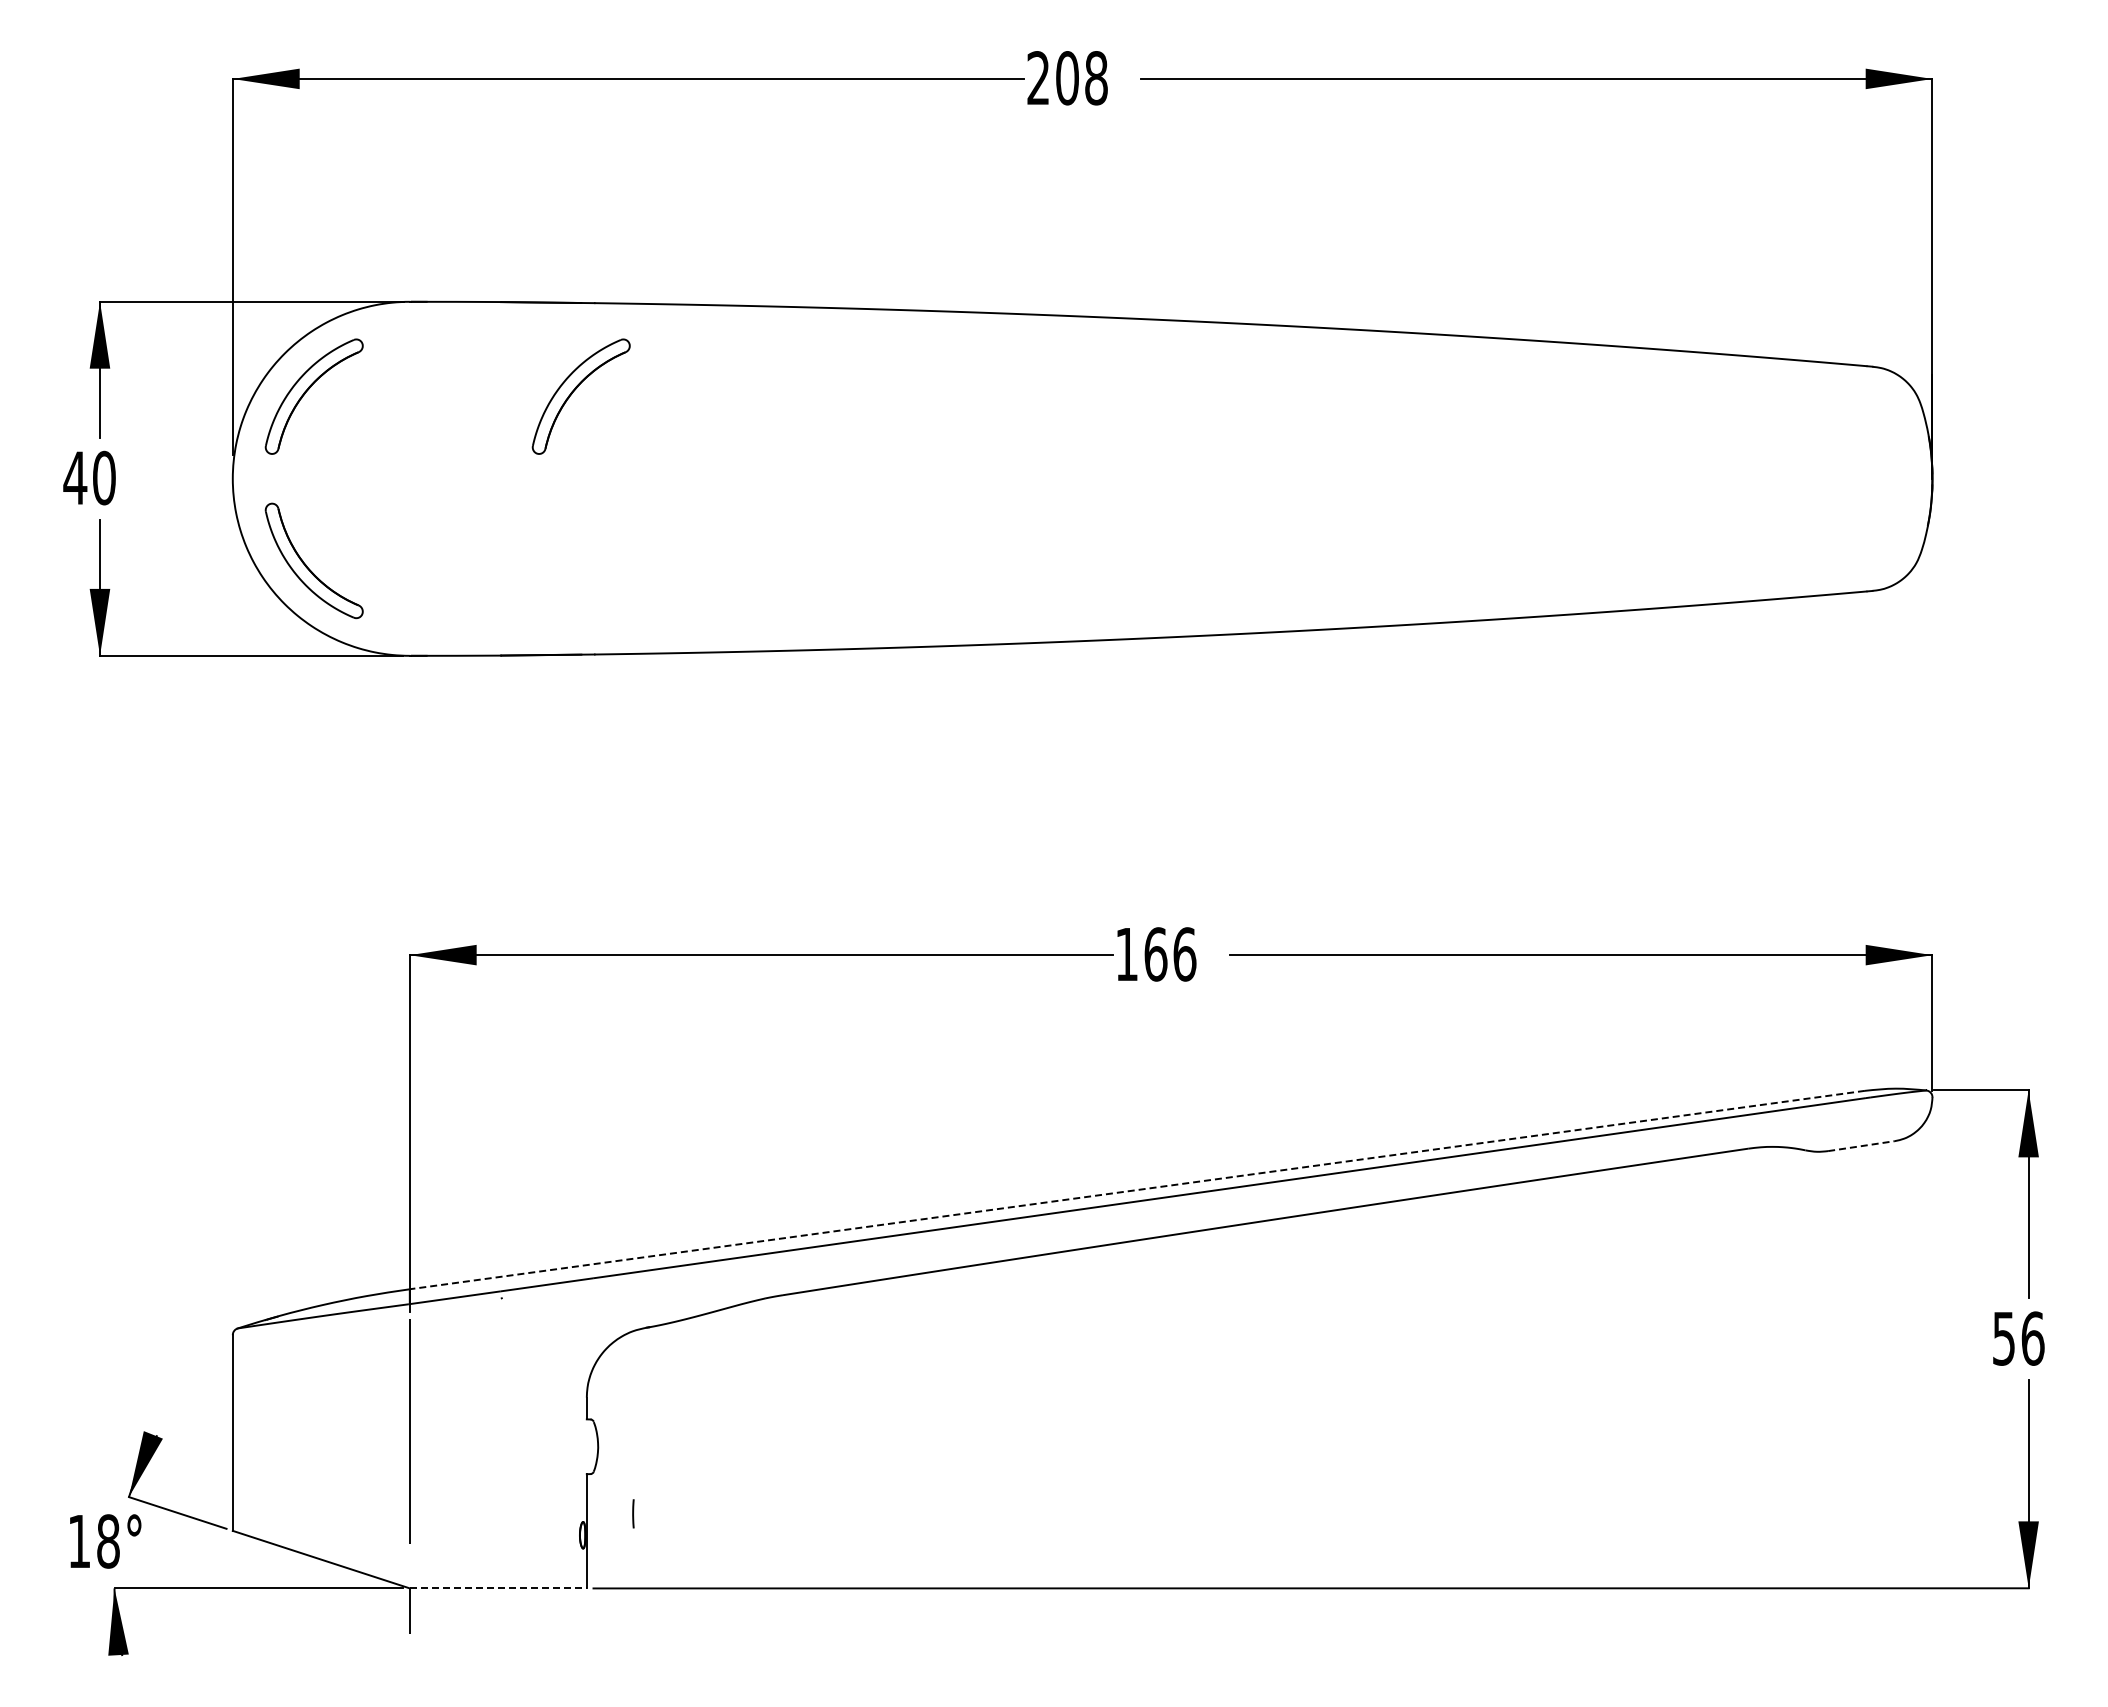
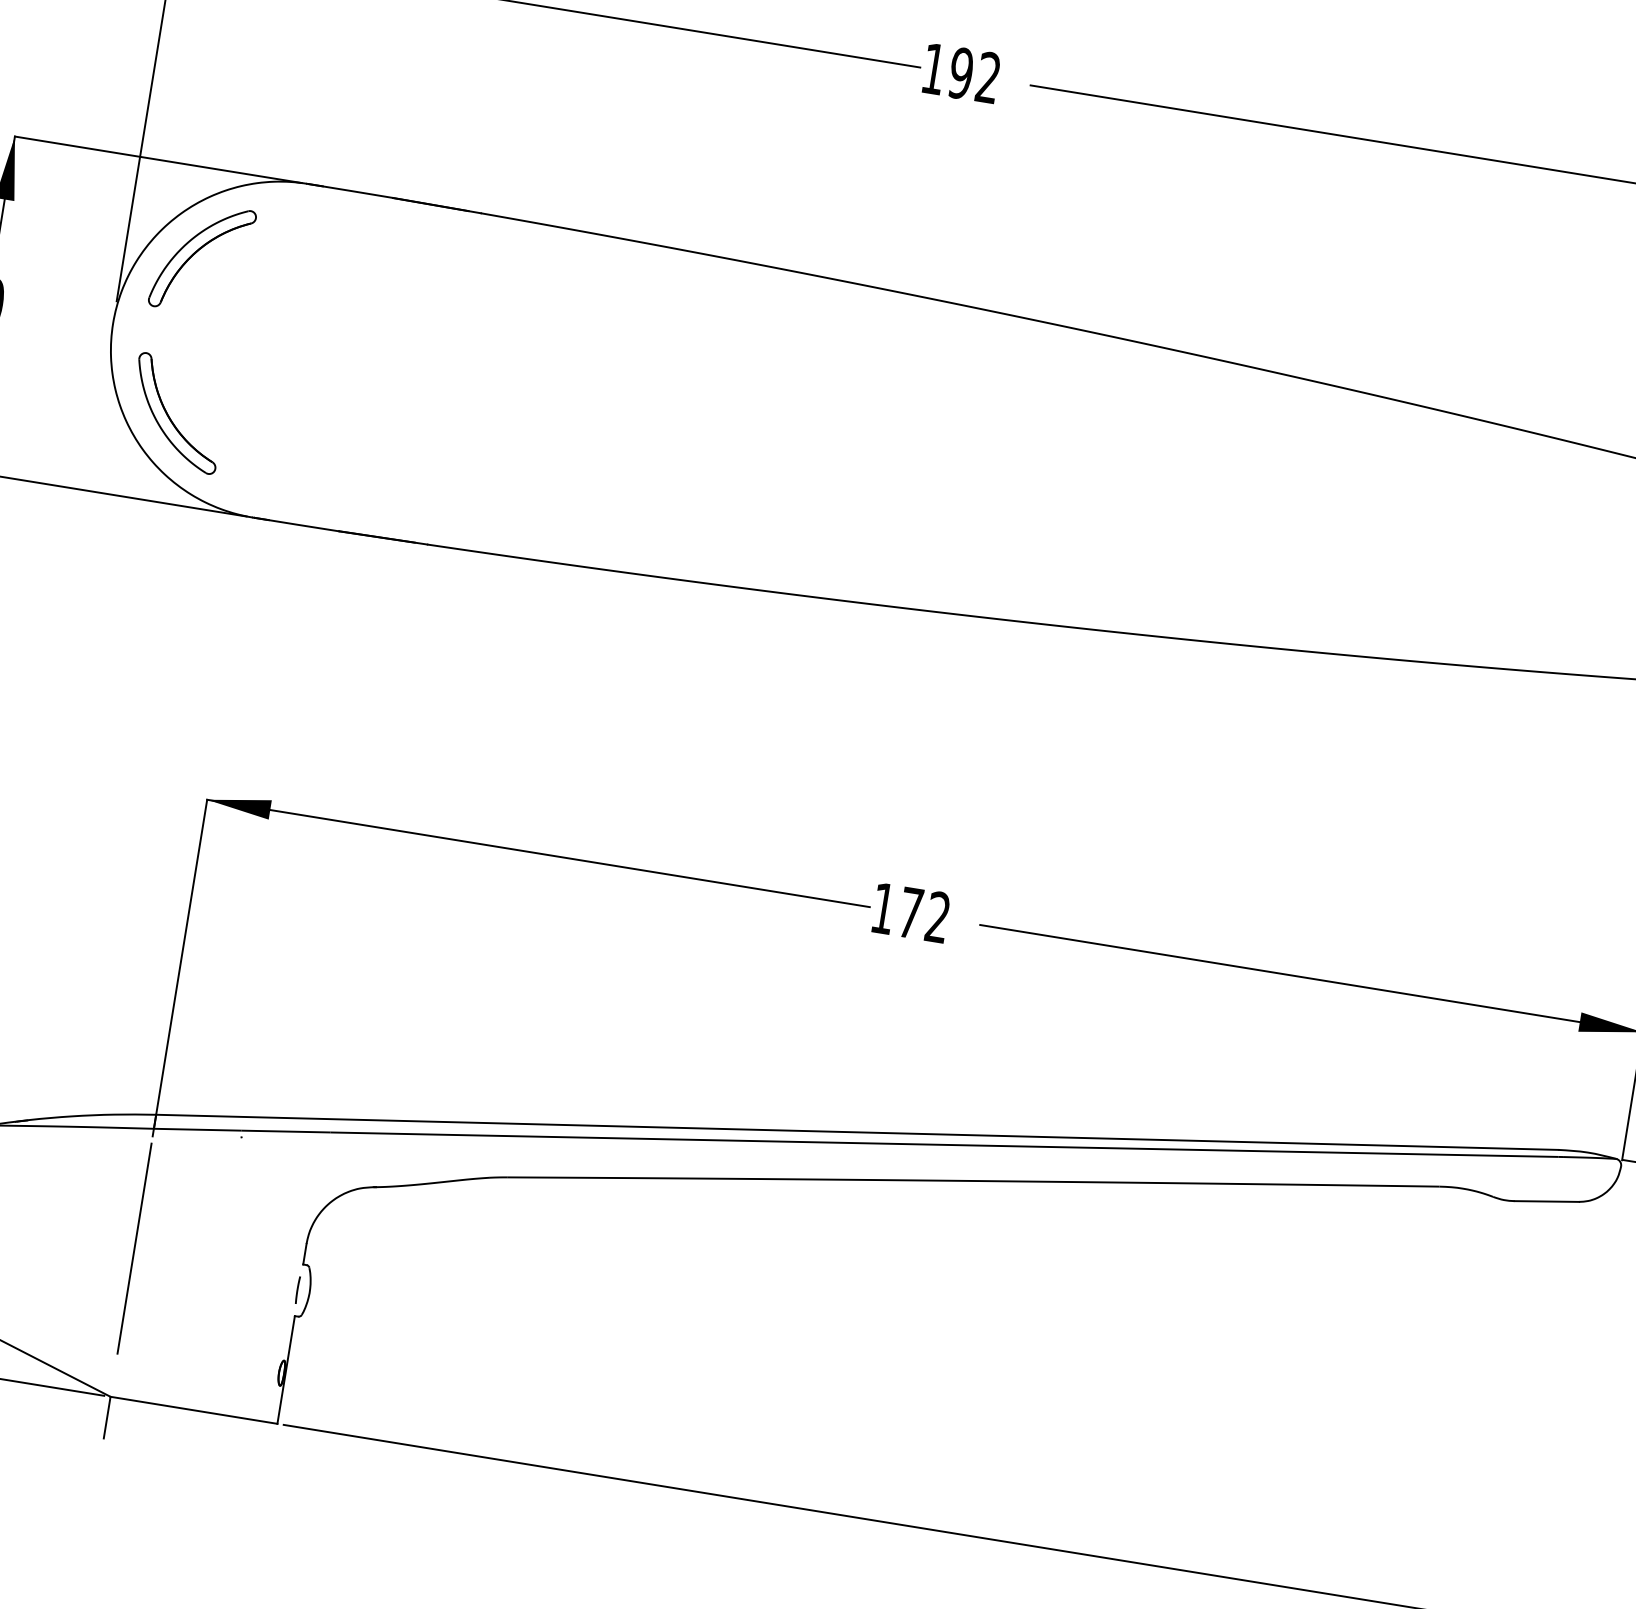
text: (1067, 78) -> (961, 73), 208 -> 192
part: (575, 390) -> (449, 292), removed
text: (1170, 954) -> (924, 915), 166 -> 172
line: (1861, 1146) -> (1546, 1201), dashed -> solid
line: (1136, 1190) -> (856, 1132), dashed -> solid
line: (633, 1513) -> (297, 1289), moved
line: (498, 1588) -> (194, 1410), dashed -> solid

